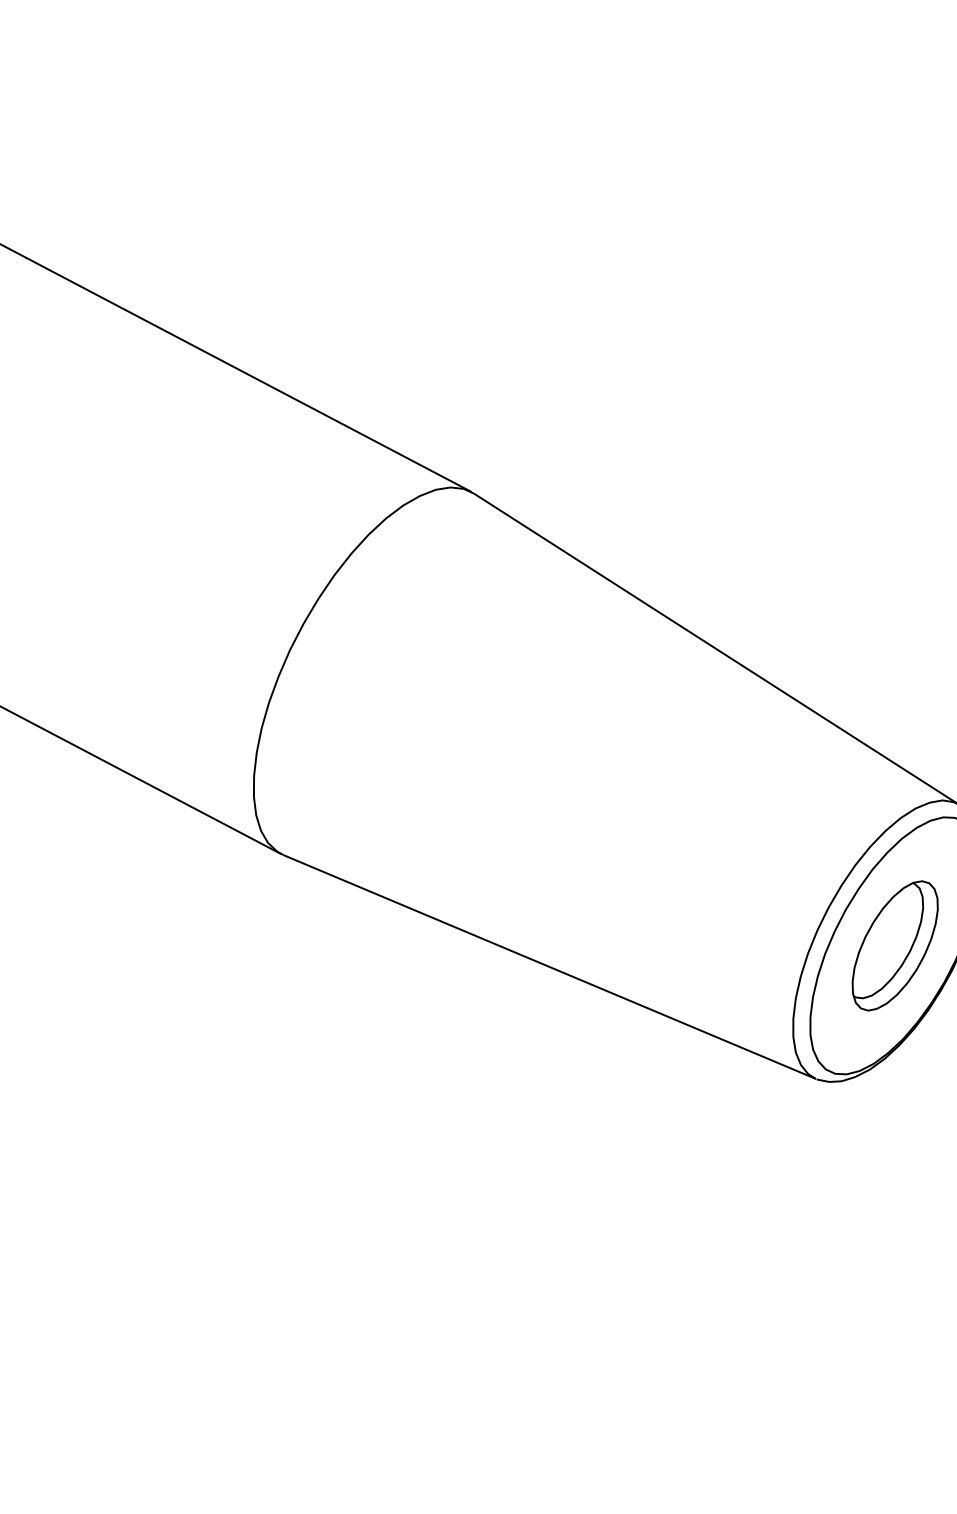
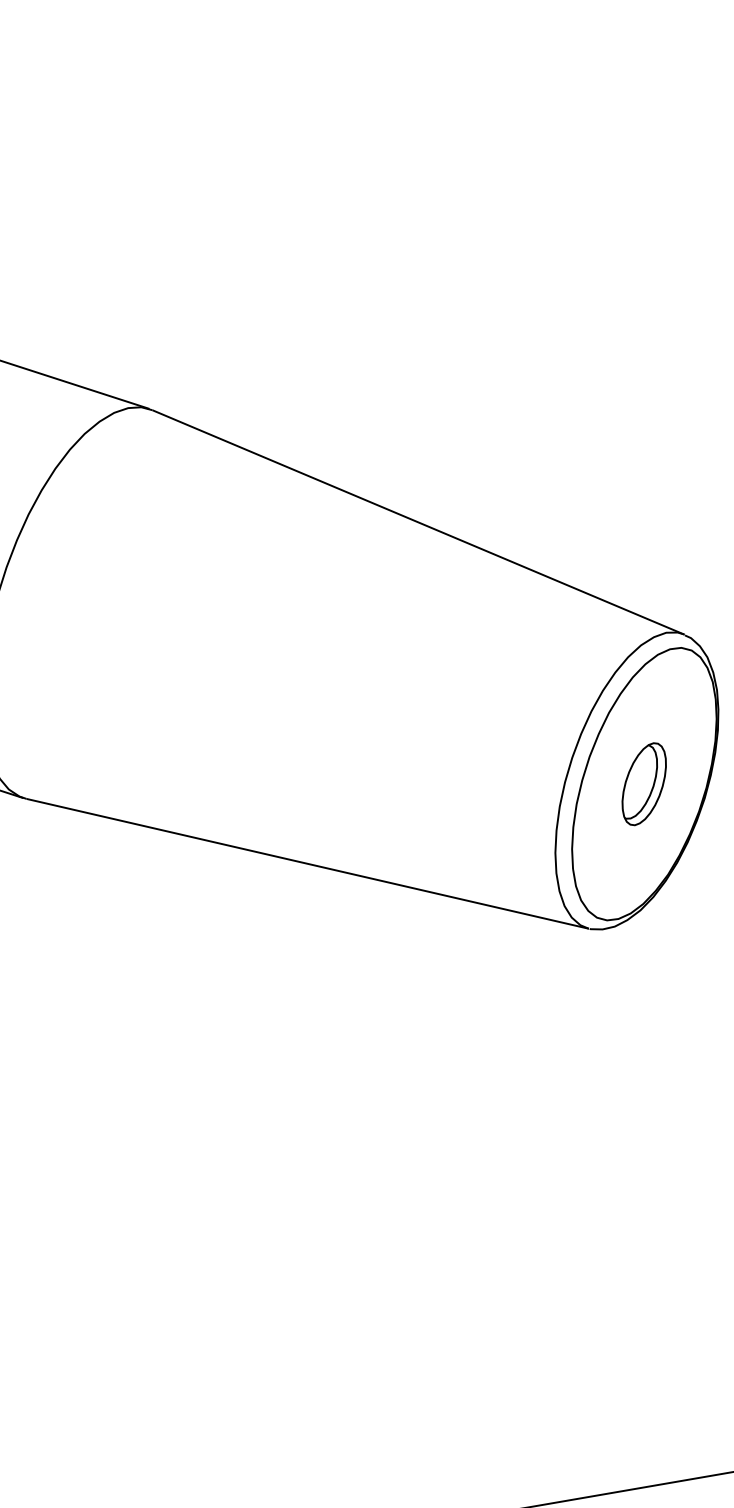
part: (894, 945) -> (643, 783), size x0.6

